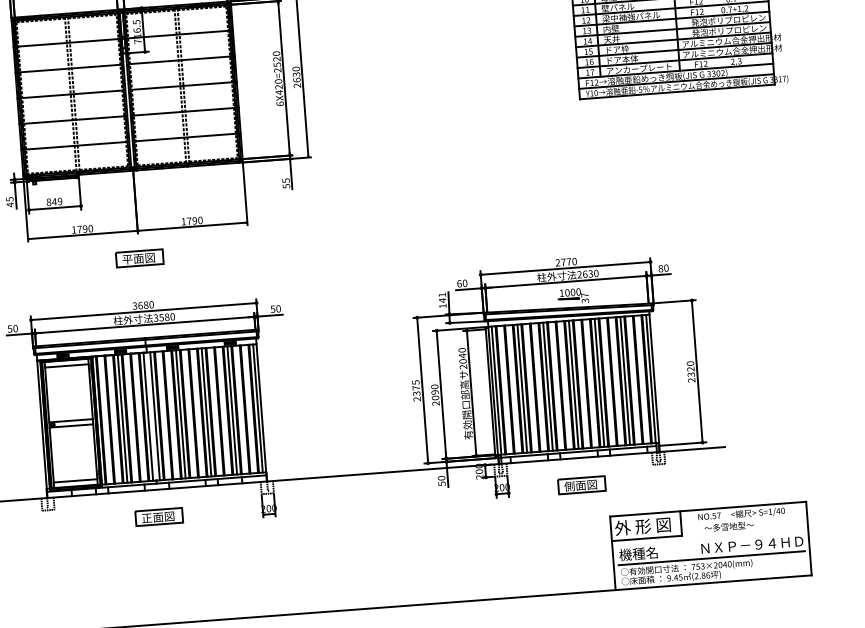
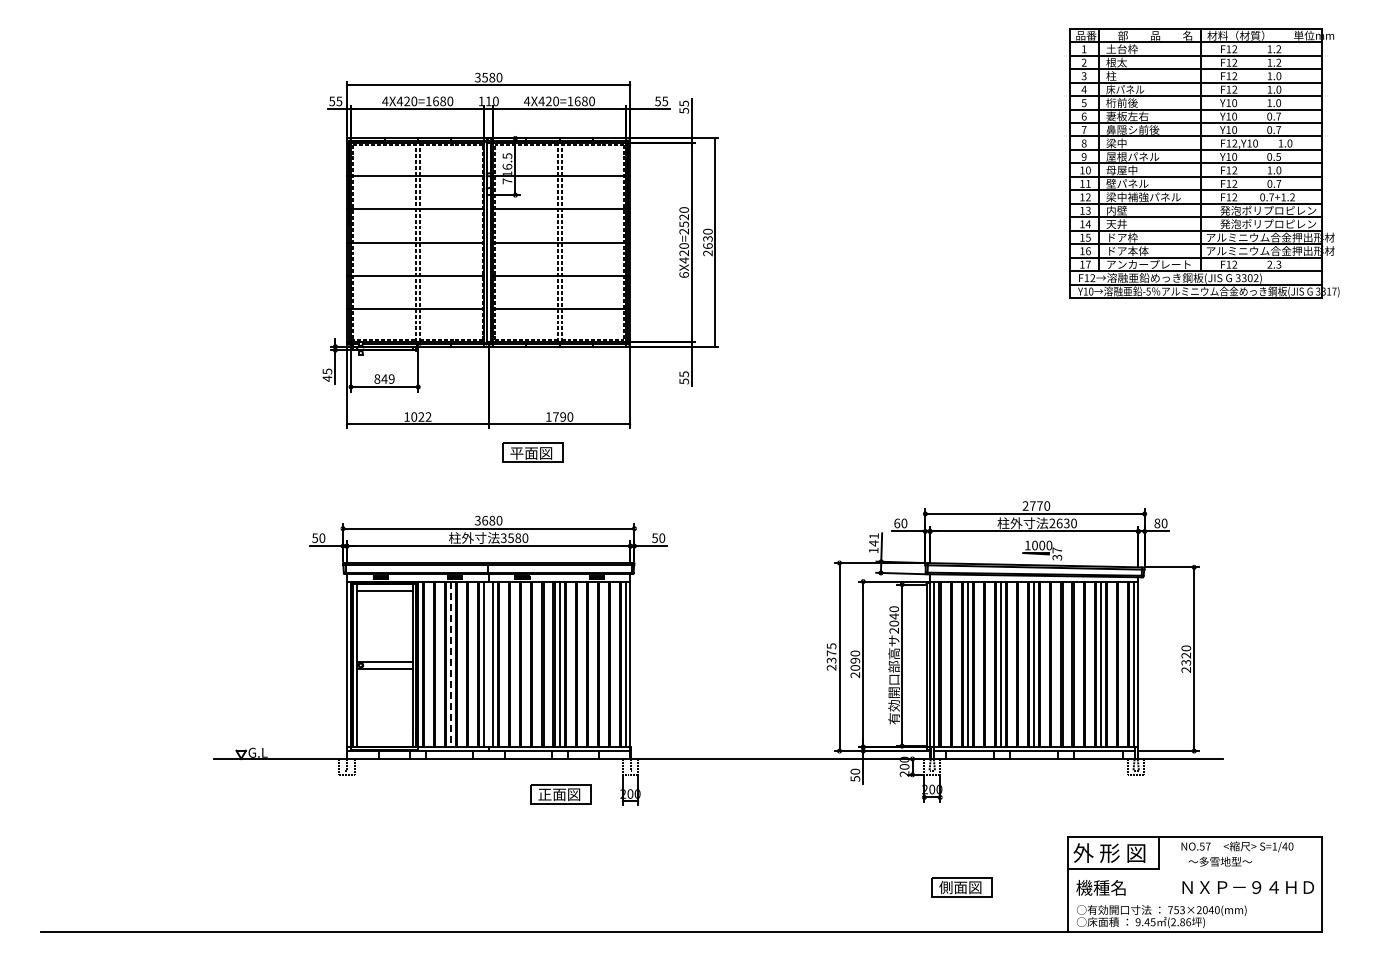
text: (85, 228) -> (421, 416), 1790 -> 1022
part: (139, 258) -> (532, 452), moved
line: (599, 382) -> (1067, 664), removed
line: (231, 410) -> (592, 664), removed
line: (180, 414) -> (526, 664), removed
line: (122, 418) -> (451, 664), solid -> dashed
line: (75, 480) -> (384, 739), removed
part: (581, 485) -> (961, 887), moved
part: (159, 517) -> (560, 794), moved
line: (711, 558) -> (1194, 900), removed

